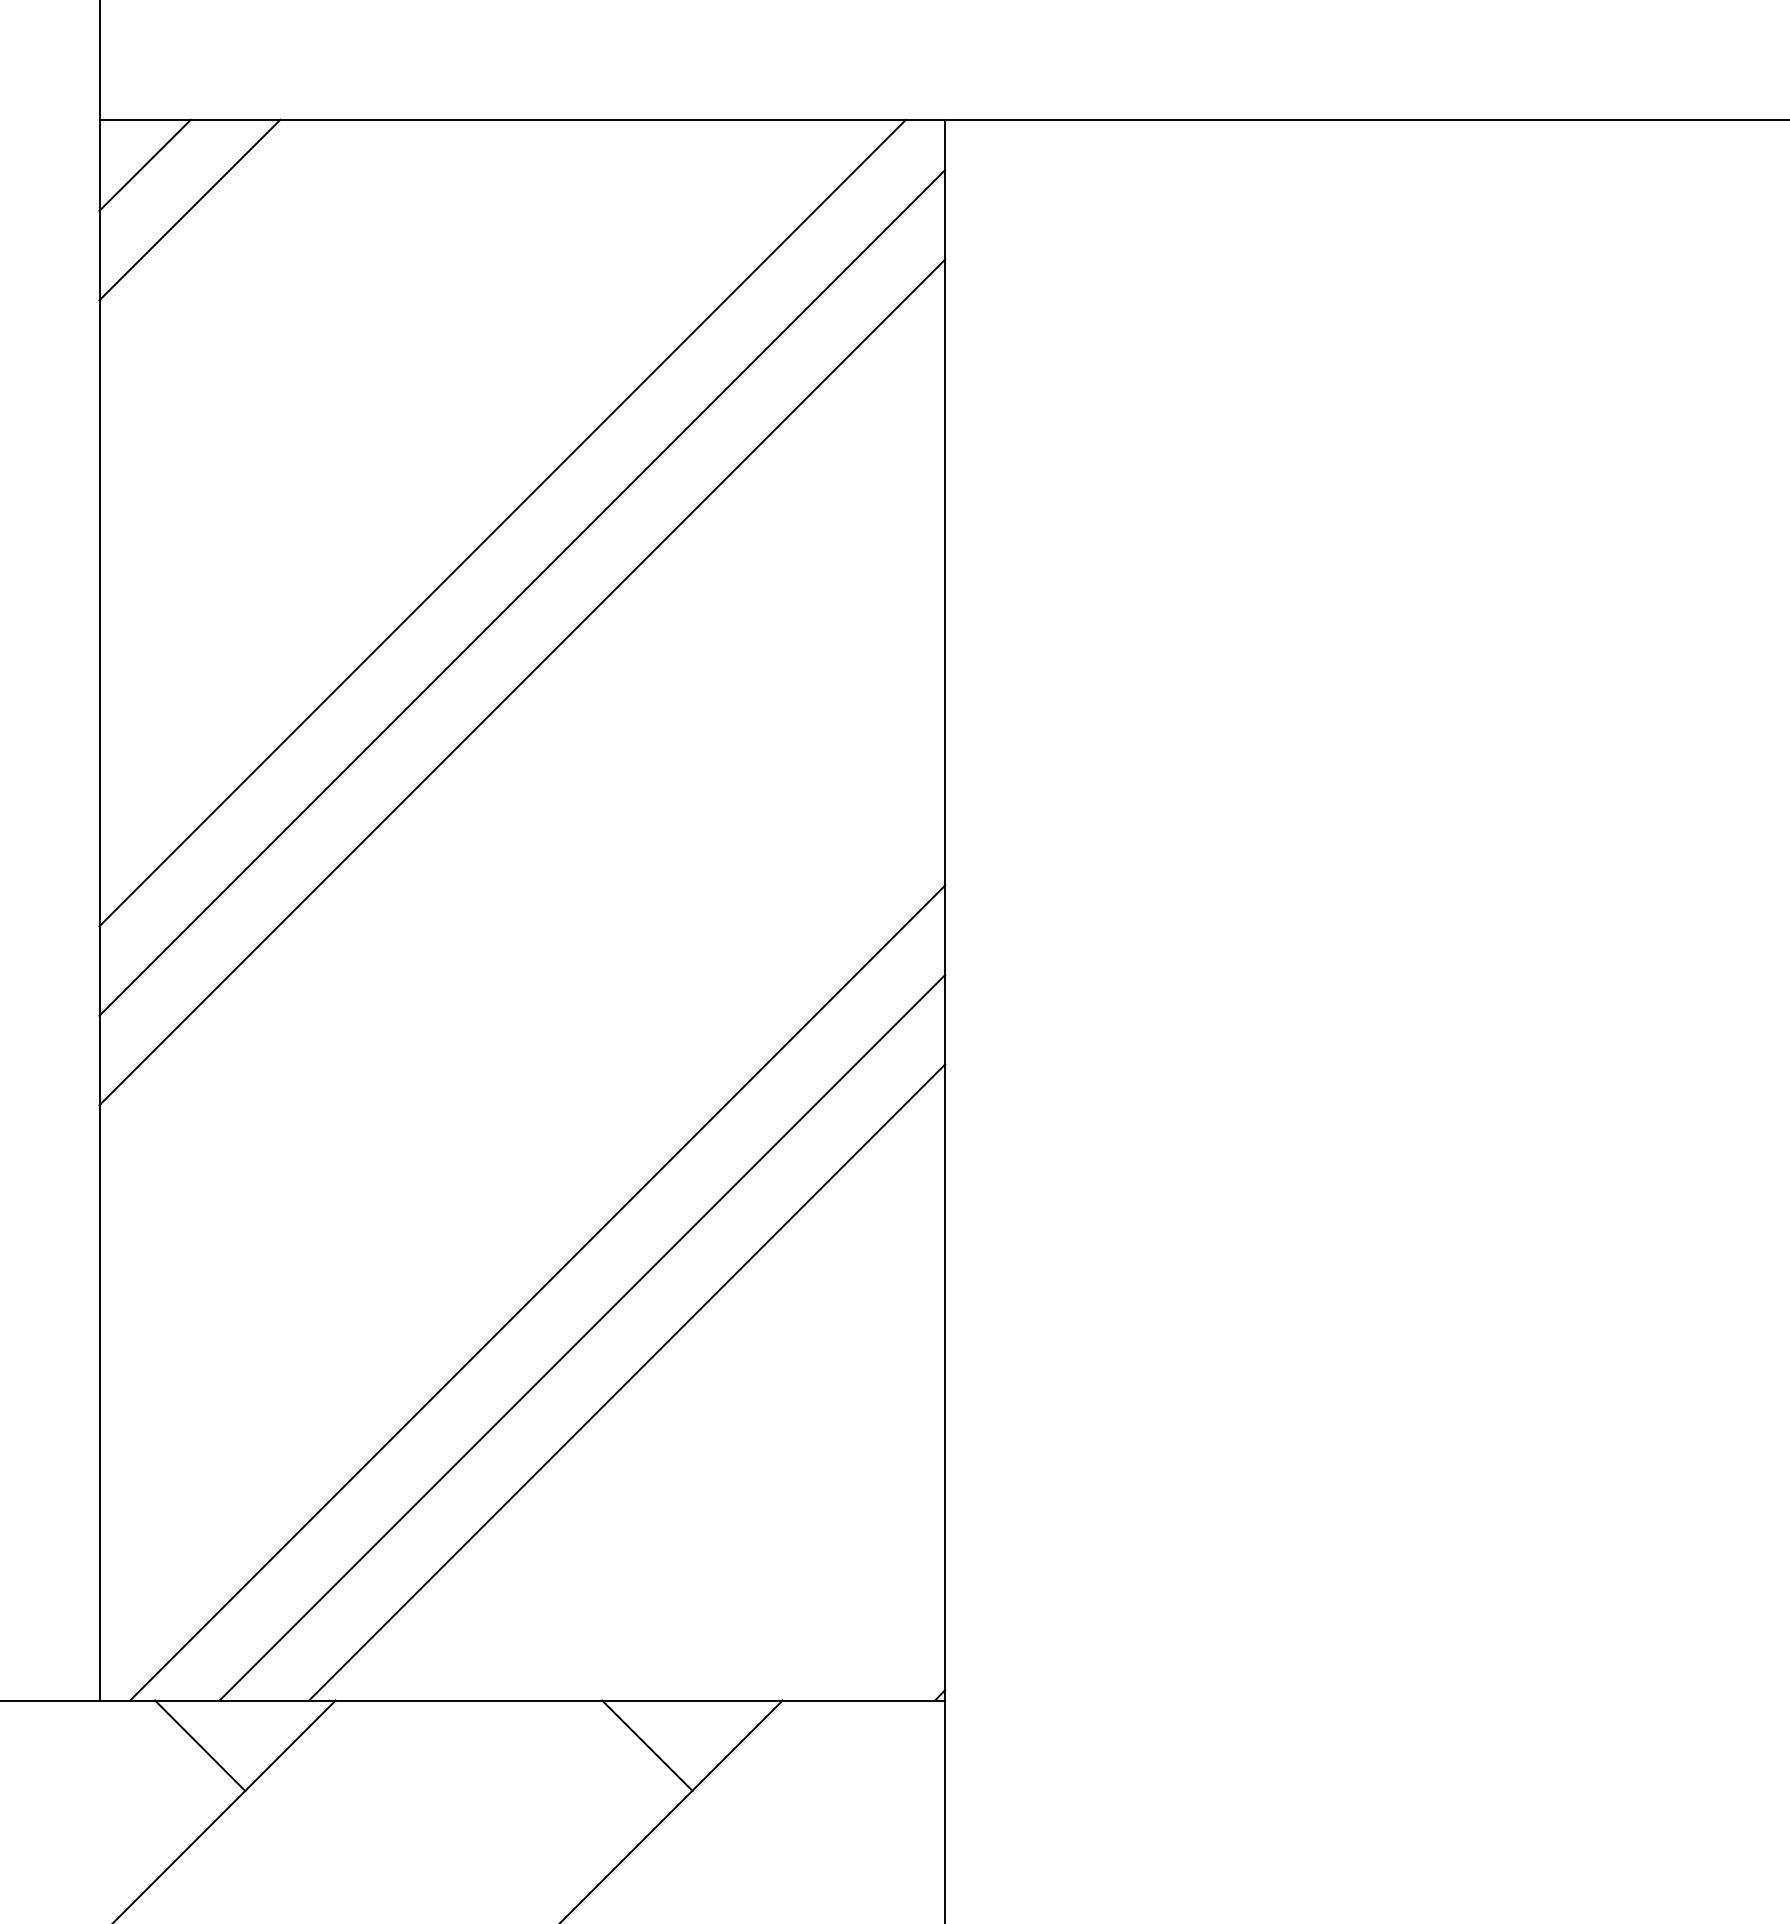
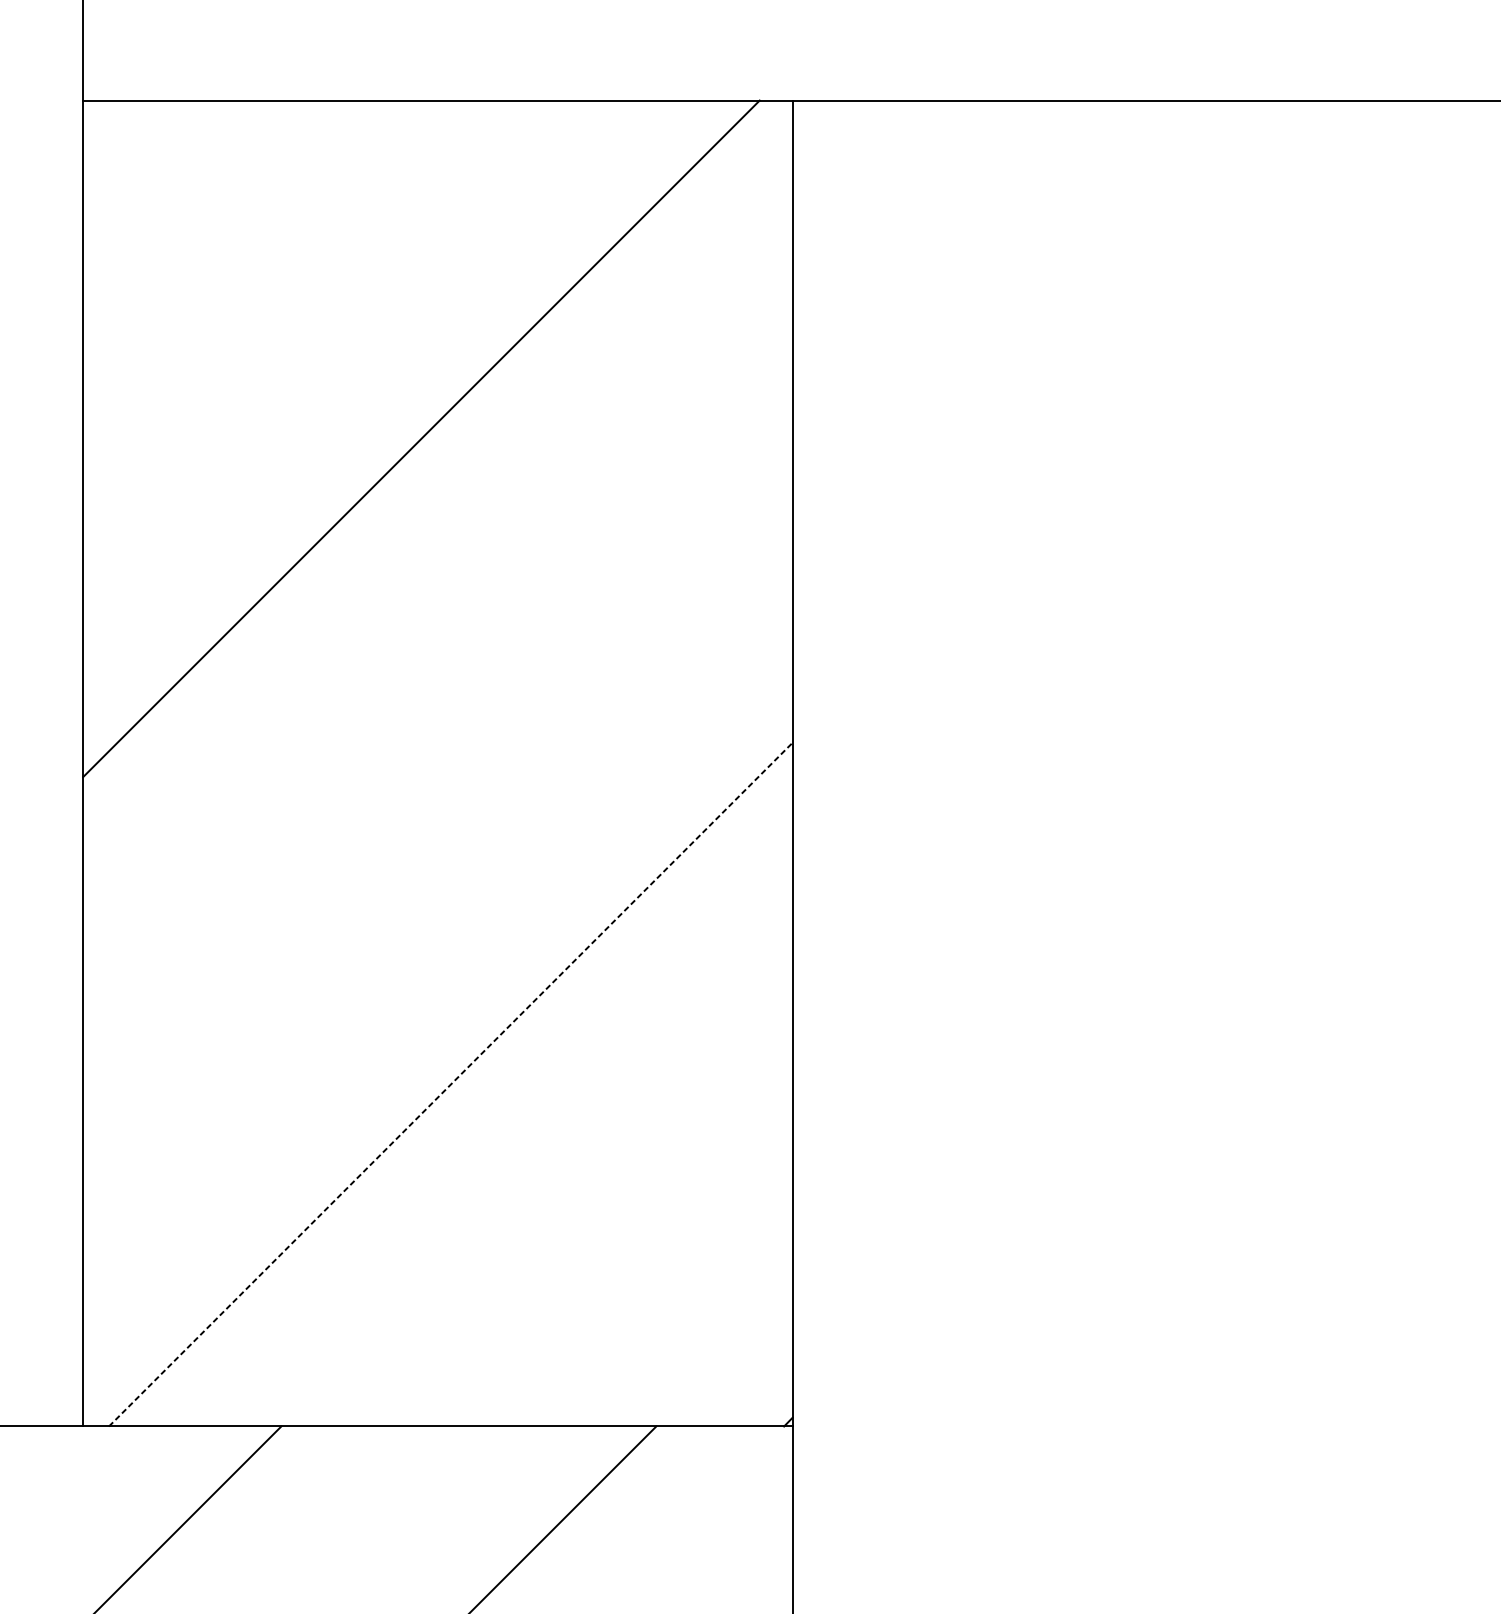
line: (144, 164) -> (120, 138), removed
line: (189, 209) -> (158, 175), removed
line: (522, 592) -> (438, 497), removed
line: (522, 682) -> (438, 572), removed
line: (538, 1292) -> (451, 1084), solid -> dashed
line: (582, 1337) -> (488, 1121), removed
line: (627, 1382) -> (526, 1159), removed
line: (200, 1745) -> (167, 1464), removed
line: (647, 1745) -> (542, 1464), removed

